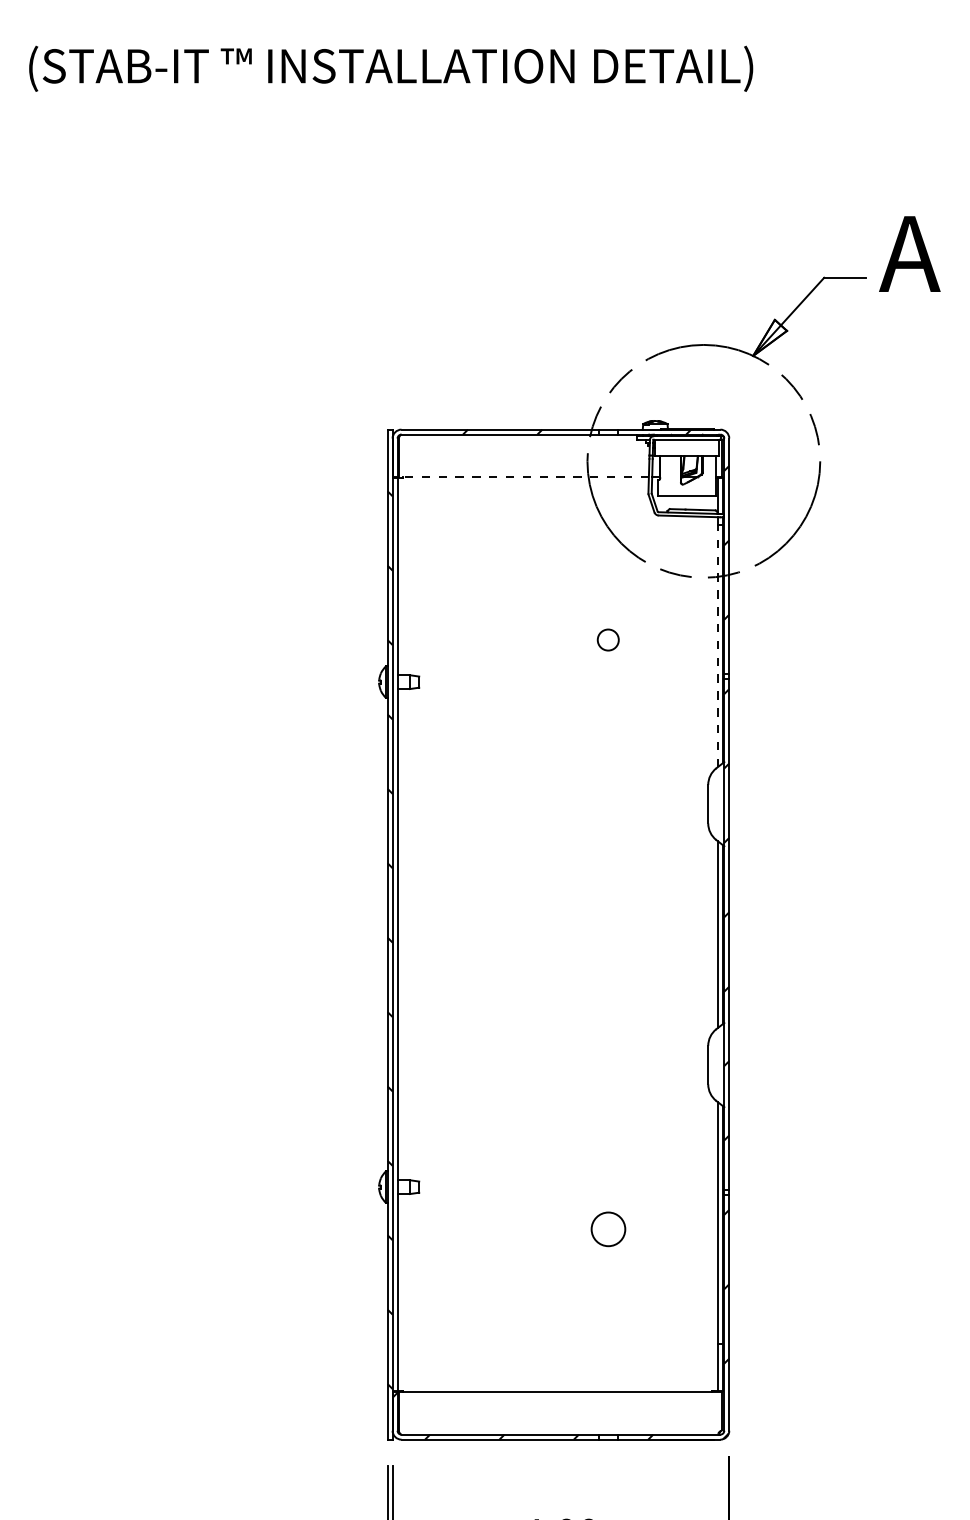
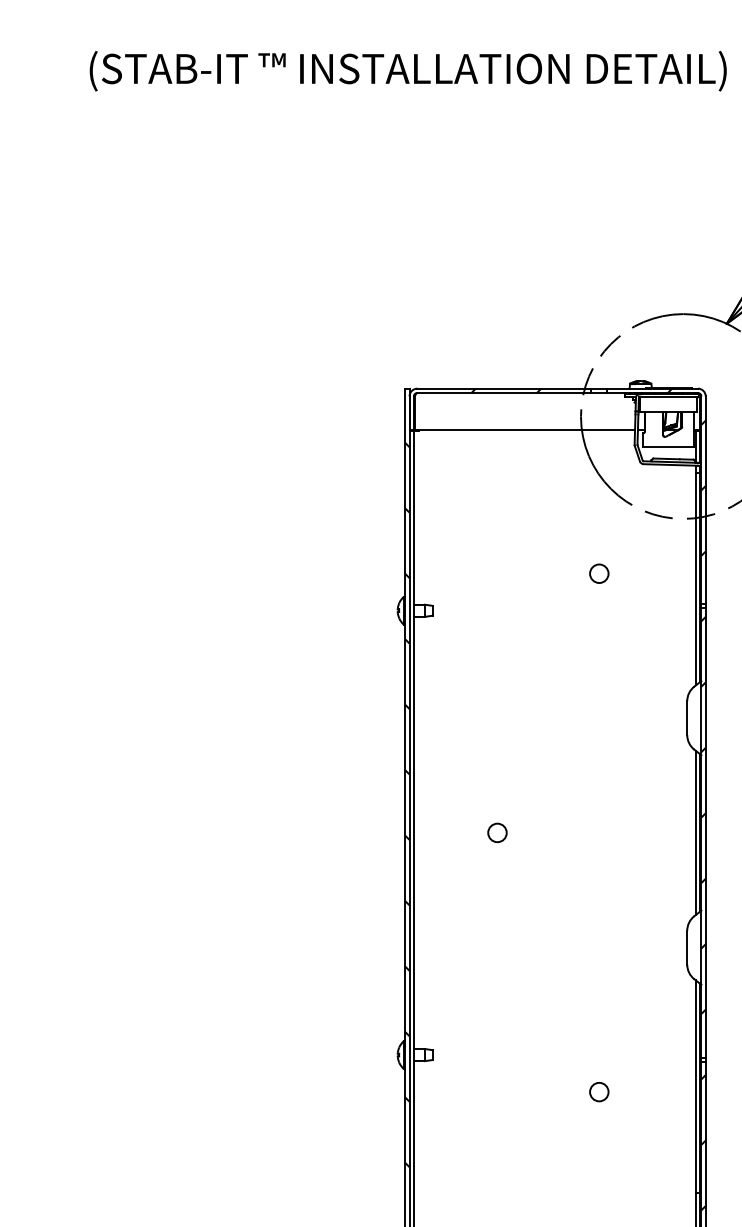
line: (523, 476) -> (524, 429), dashed -> solid
line: (718, 646) -> (696, 579), dashed -> solid
circle: (492, 934) -> (497, 832), added
circle: (607, 1228) -> (598, 1091), size x0.62

